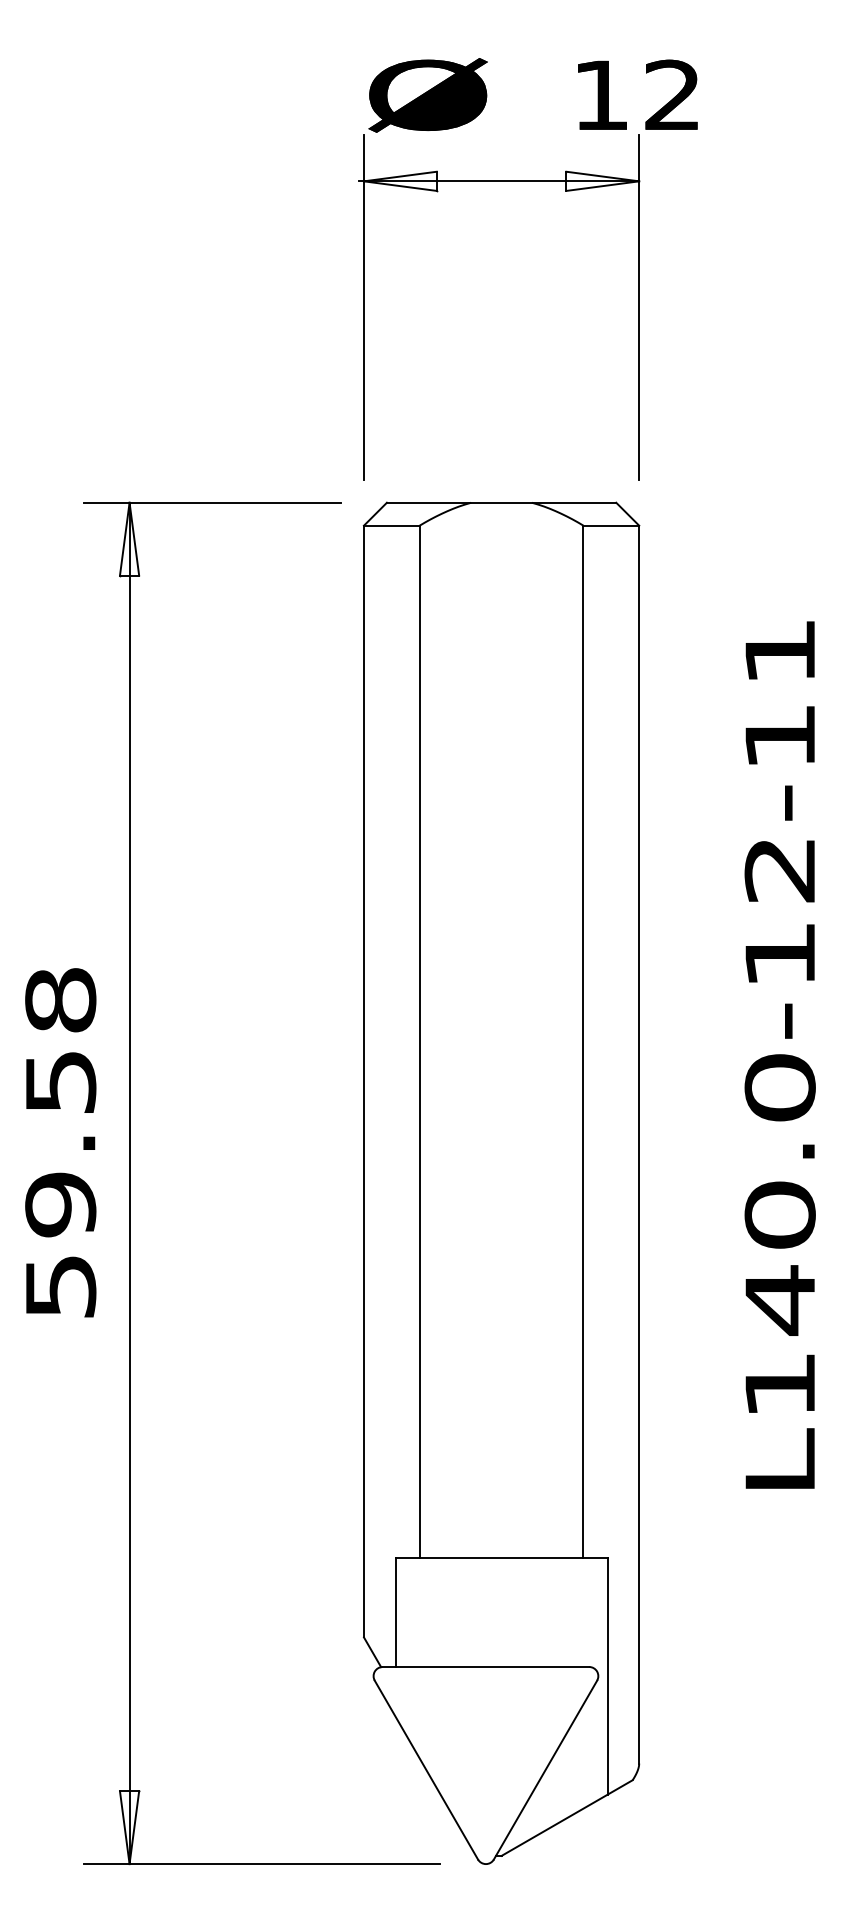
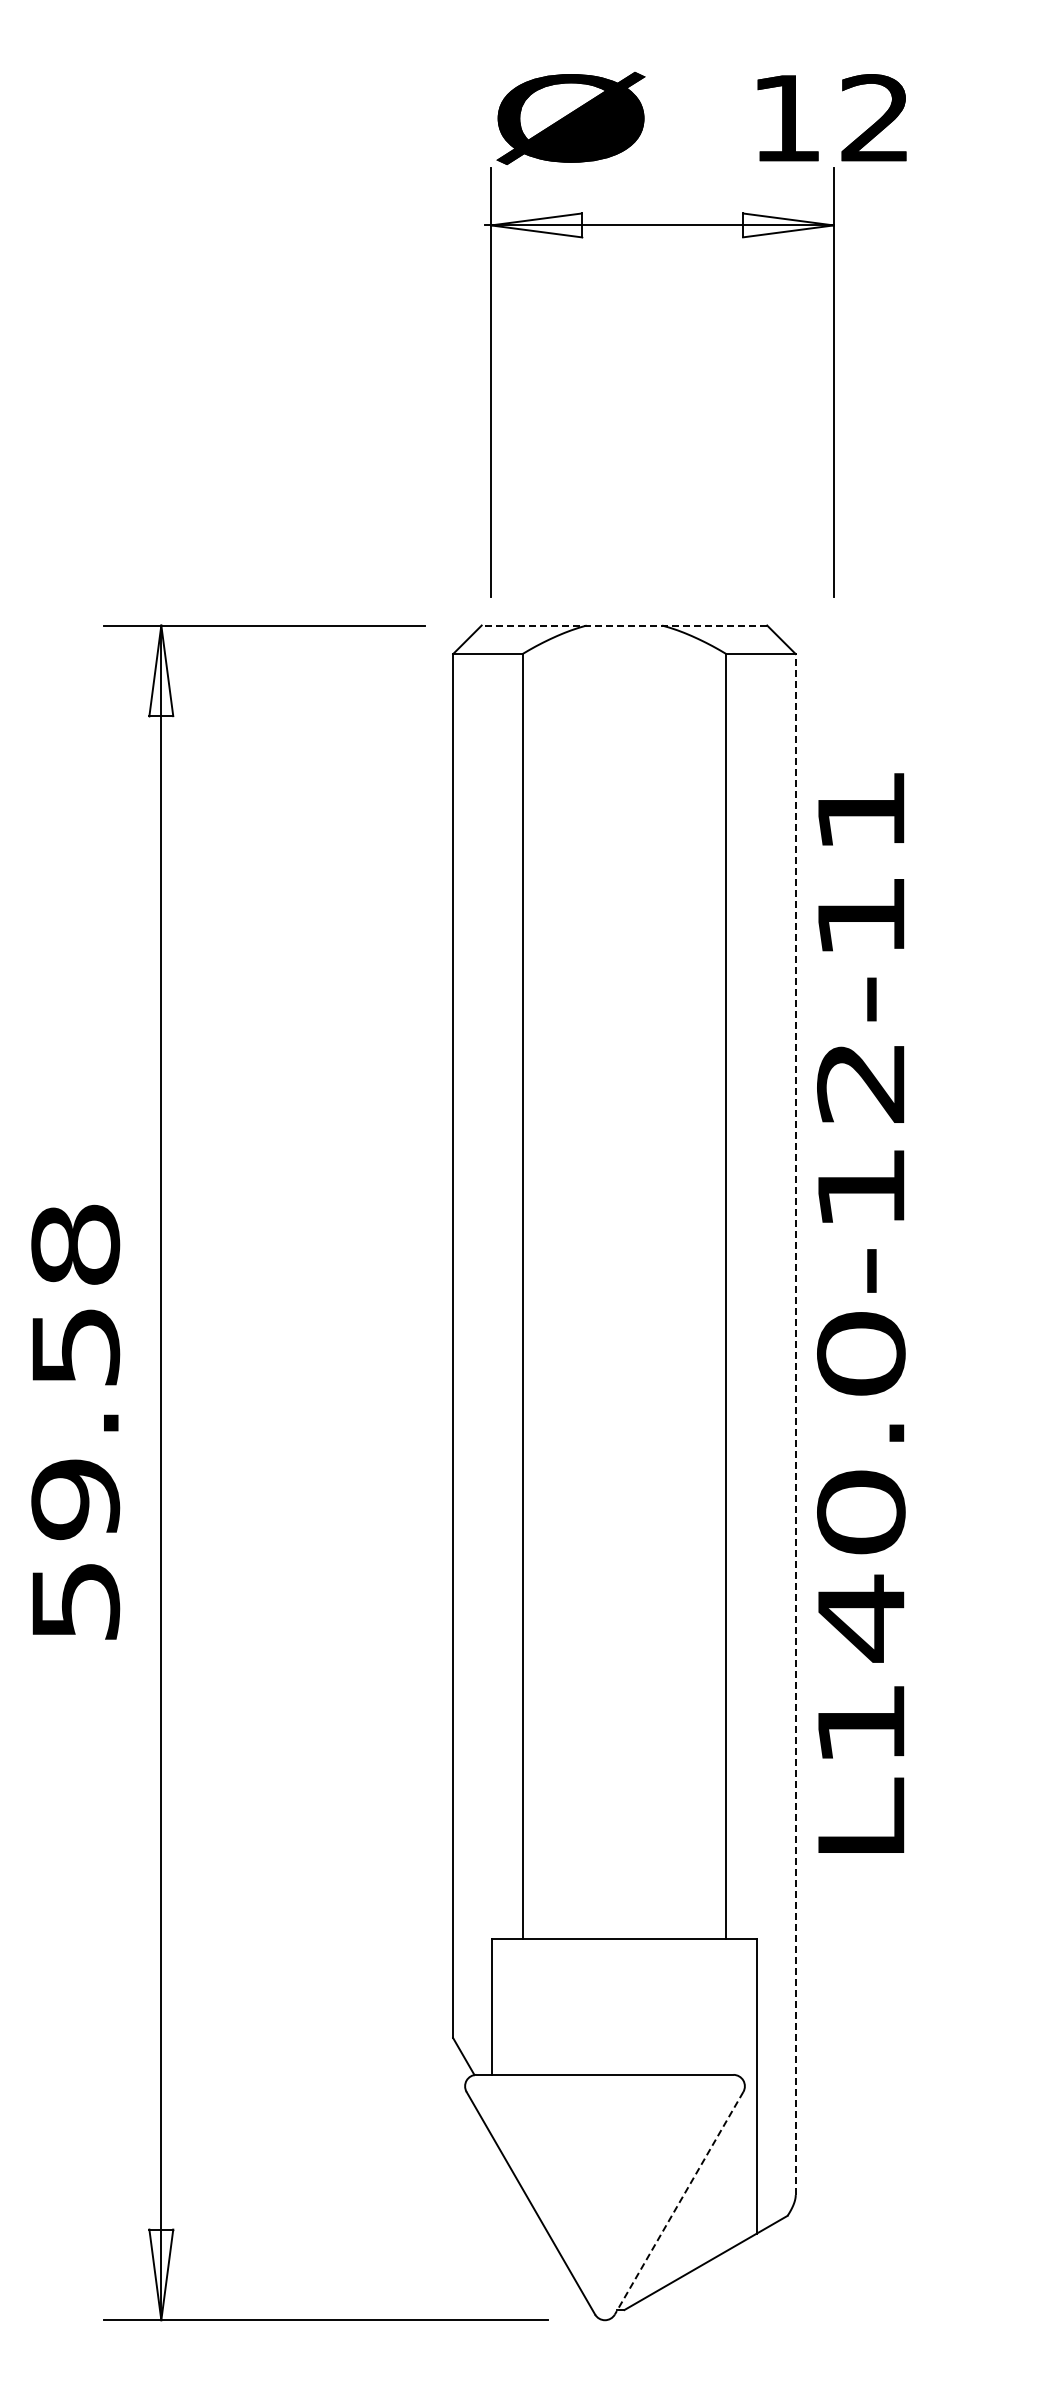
part: (565, 191) -> (742, 238), moved
line: (501, 502) -> (624, 625), solid -> dashed
text: (780, 1054) -> (861, 1312), moved
line: (638, 1144) -> (795, 1424), solid -> dashed
line: (545, 1770) -> (678, 2203), solid -> dashed

